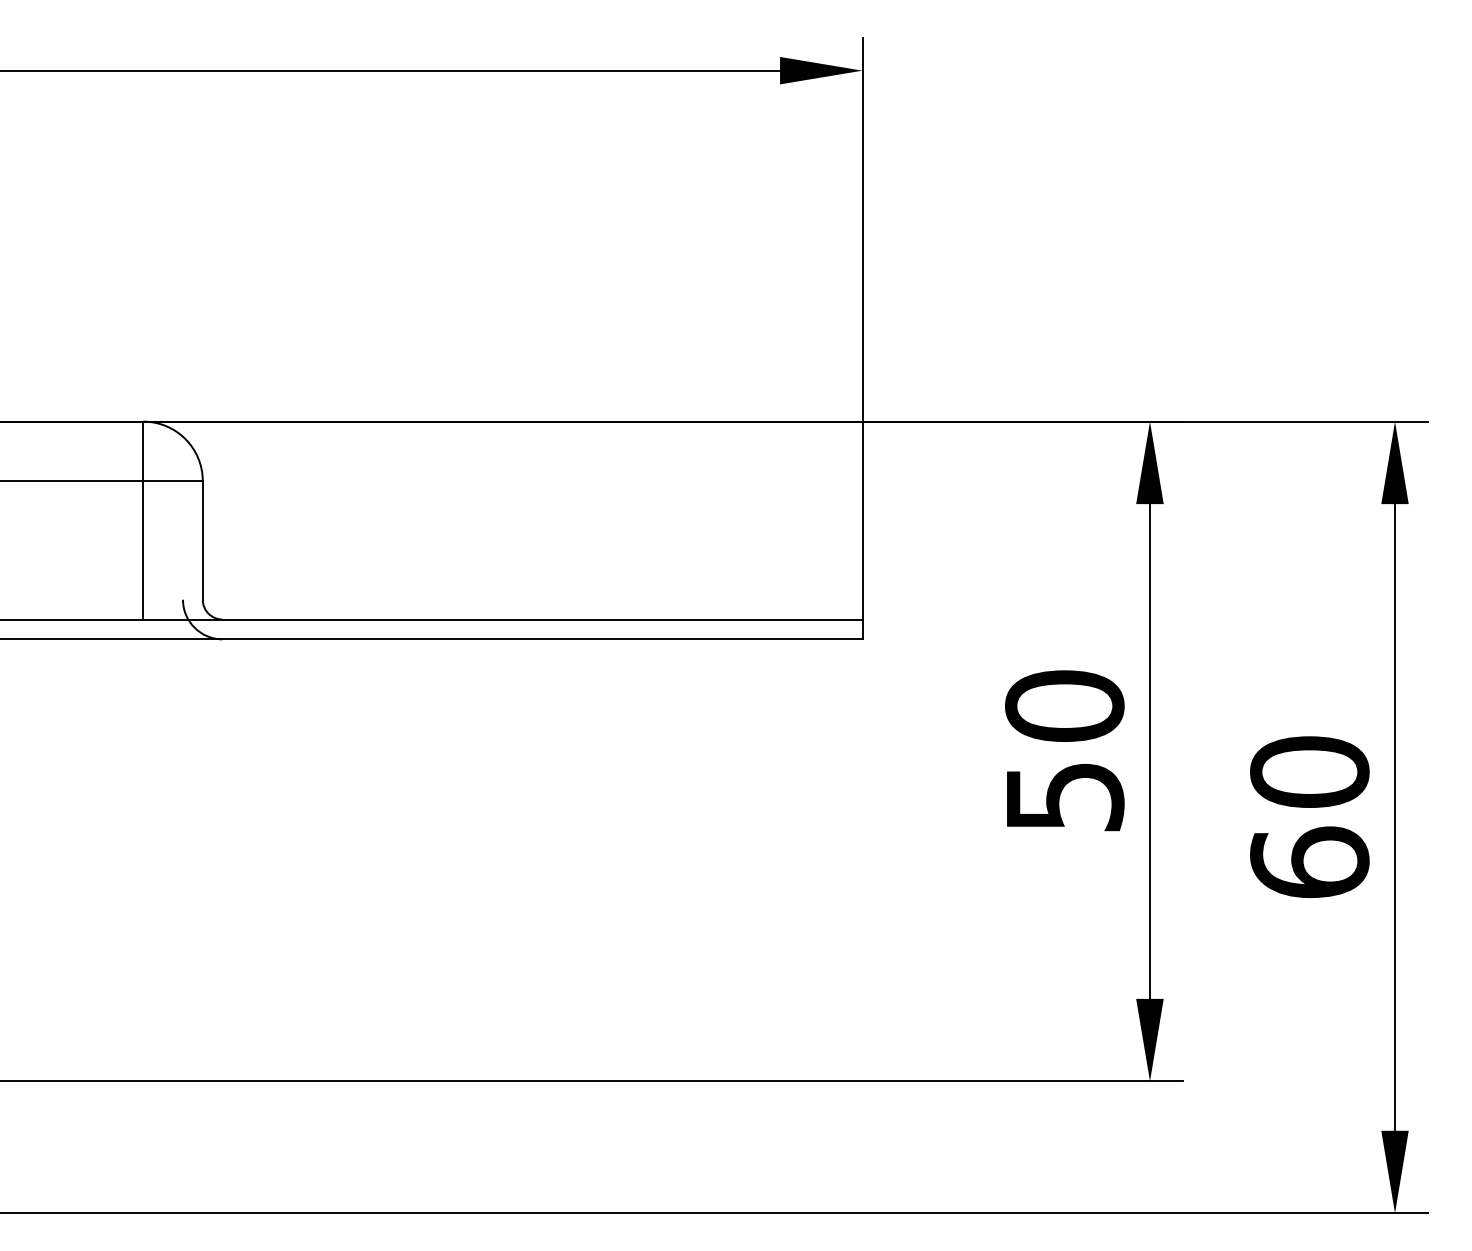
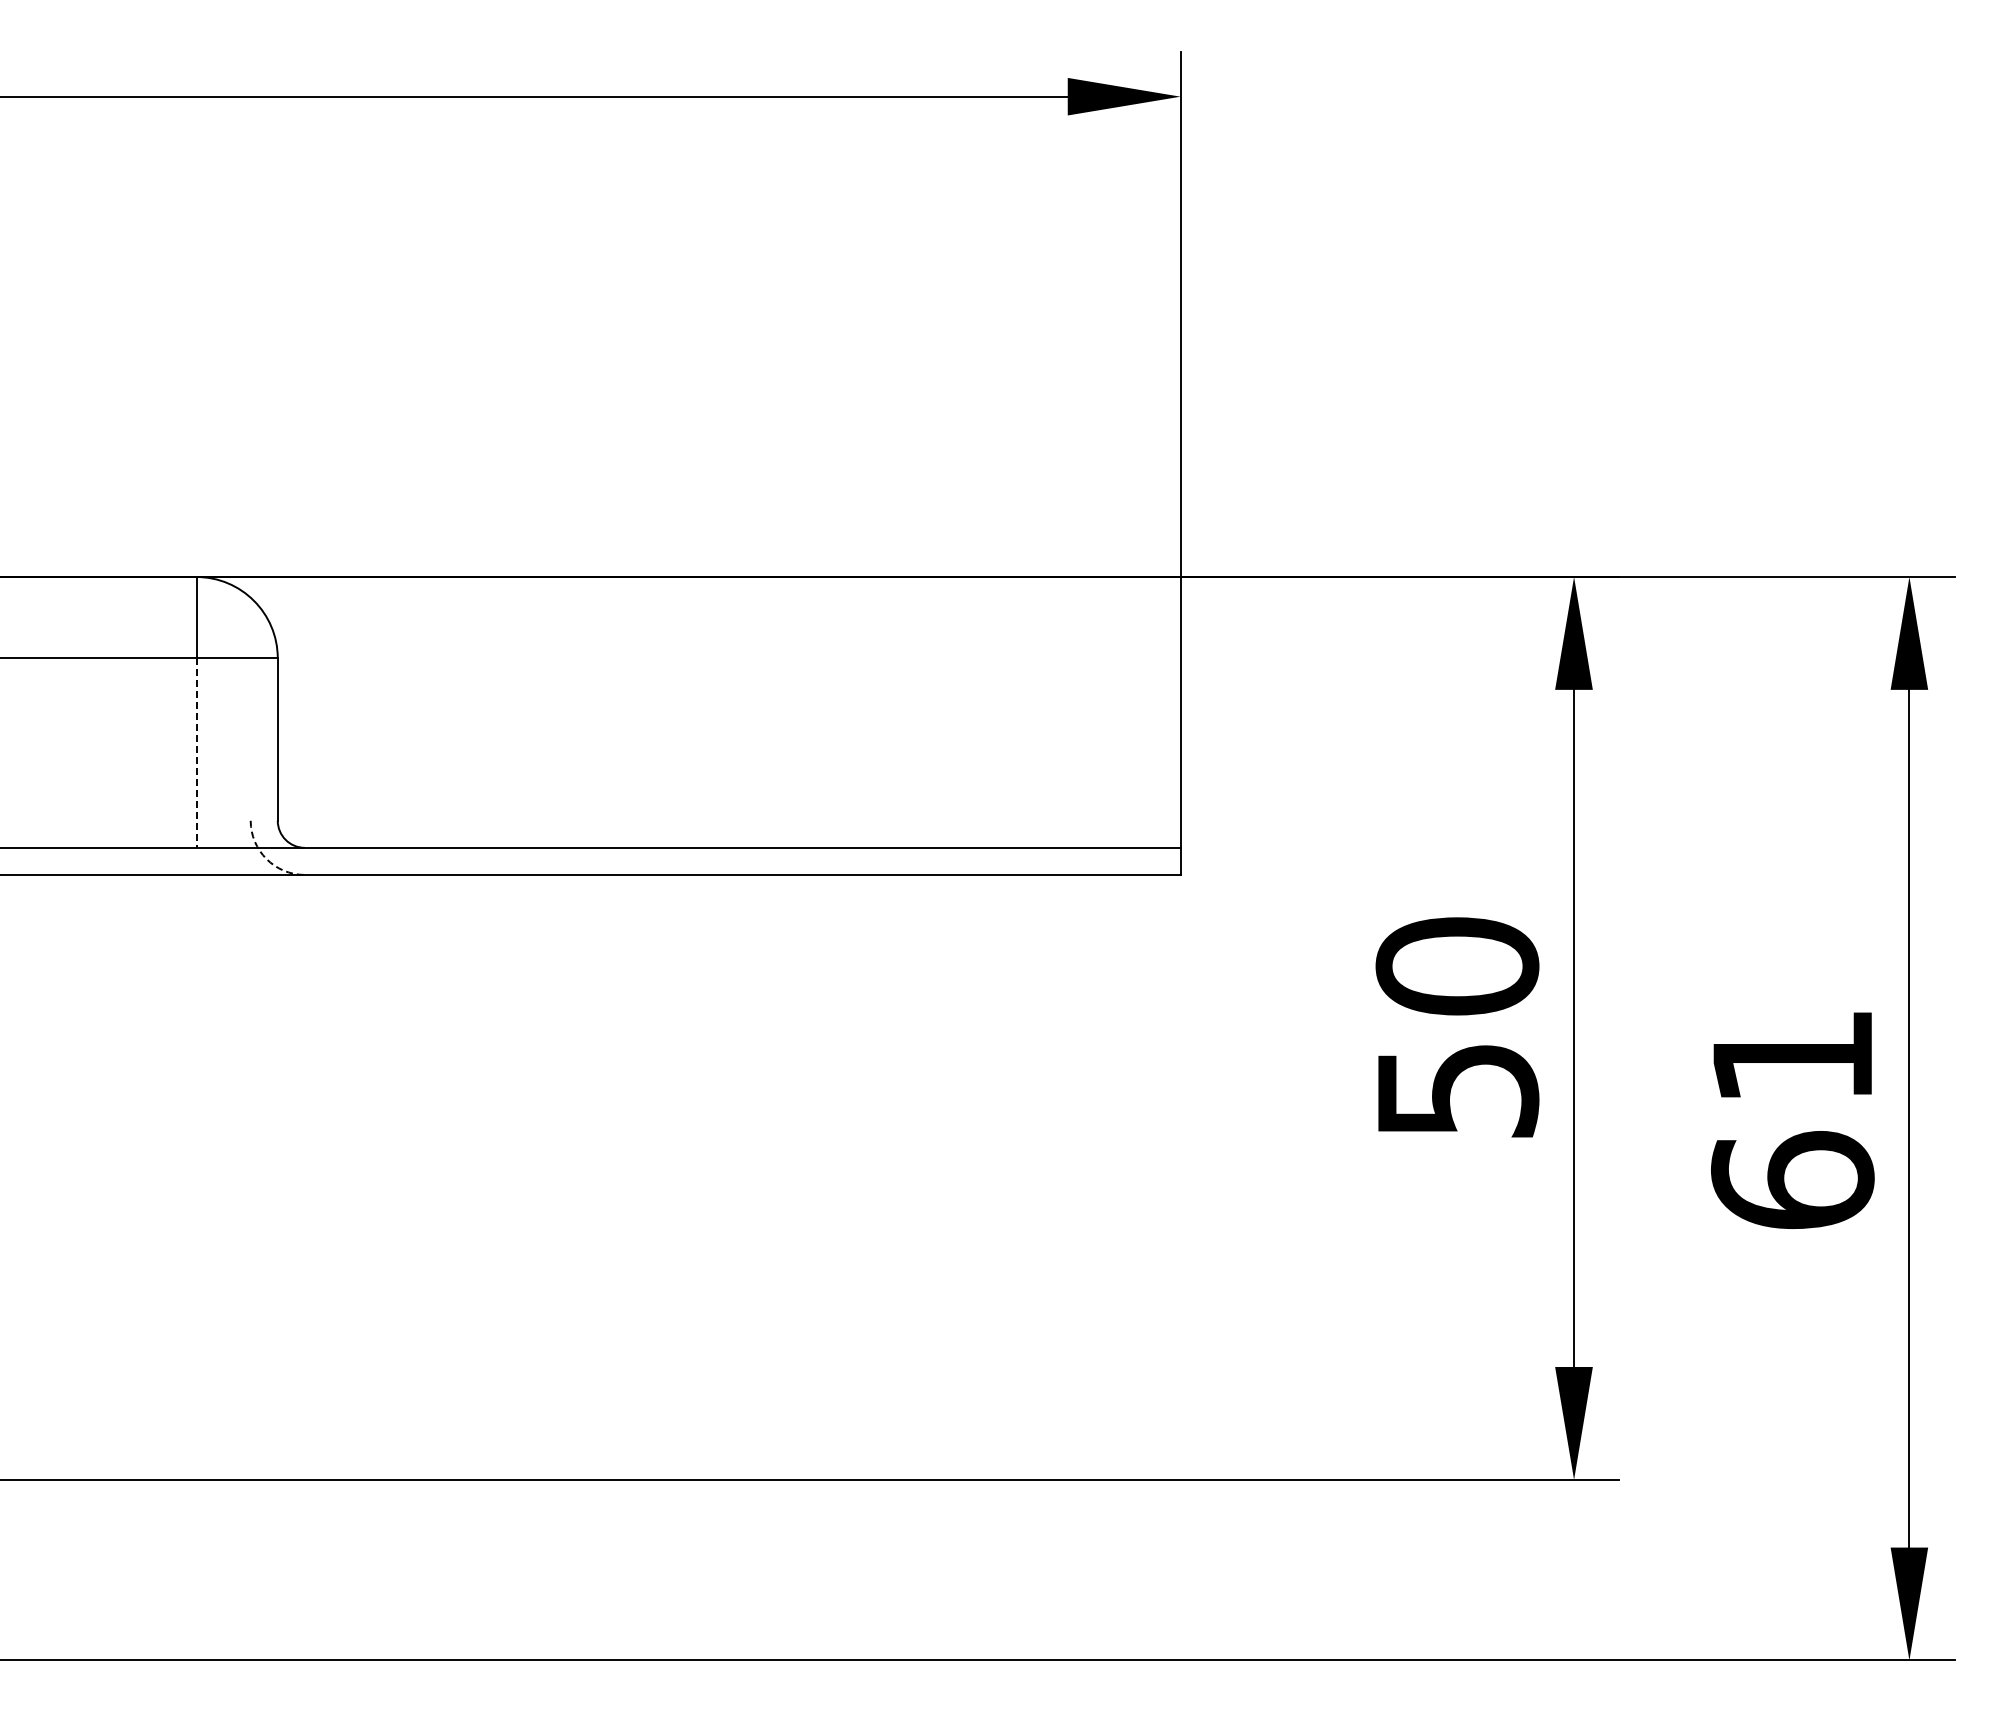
line: (143, 550) -> (196, 753), solid -> dashed
arc: (194, 628) -> (266, 859), solid -> dashed
text: (1309, 772) -> (1792, 1056), 60 -> 61

